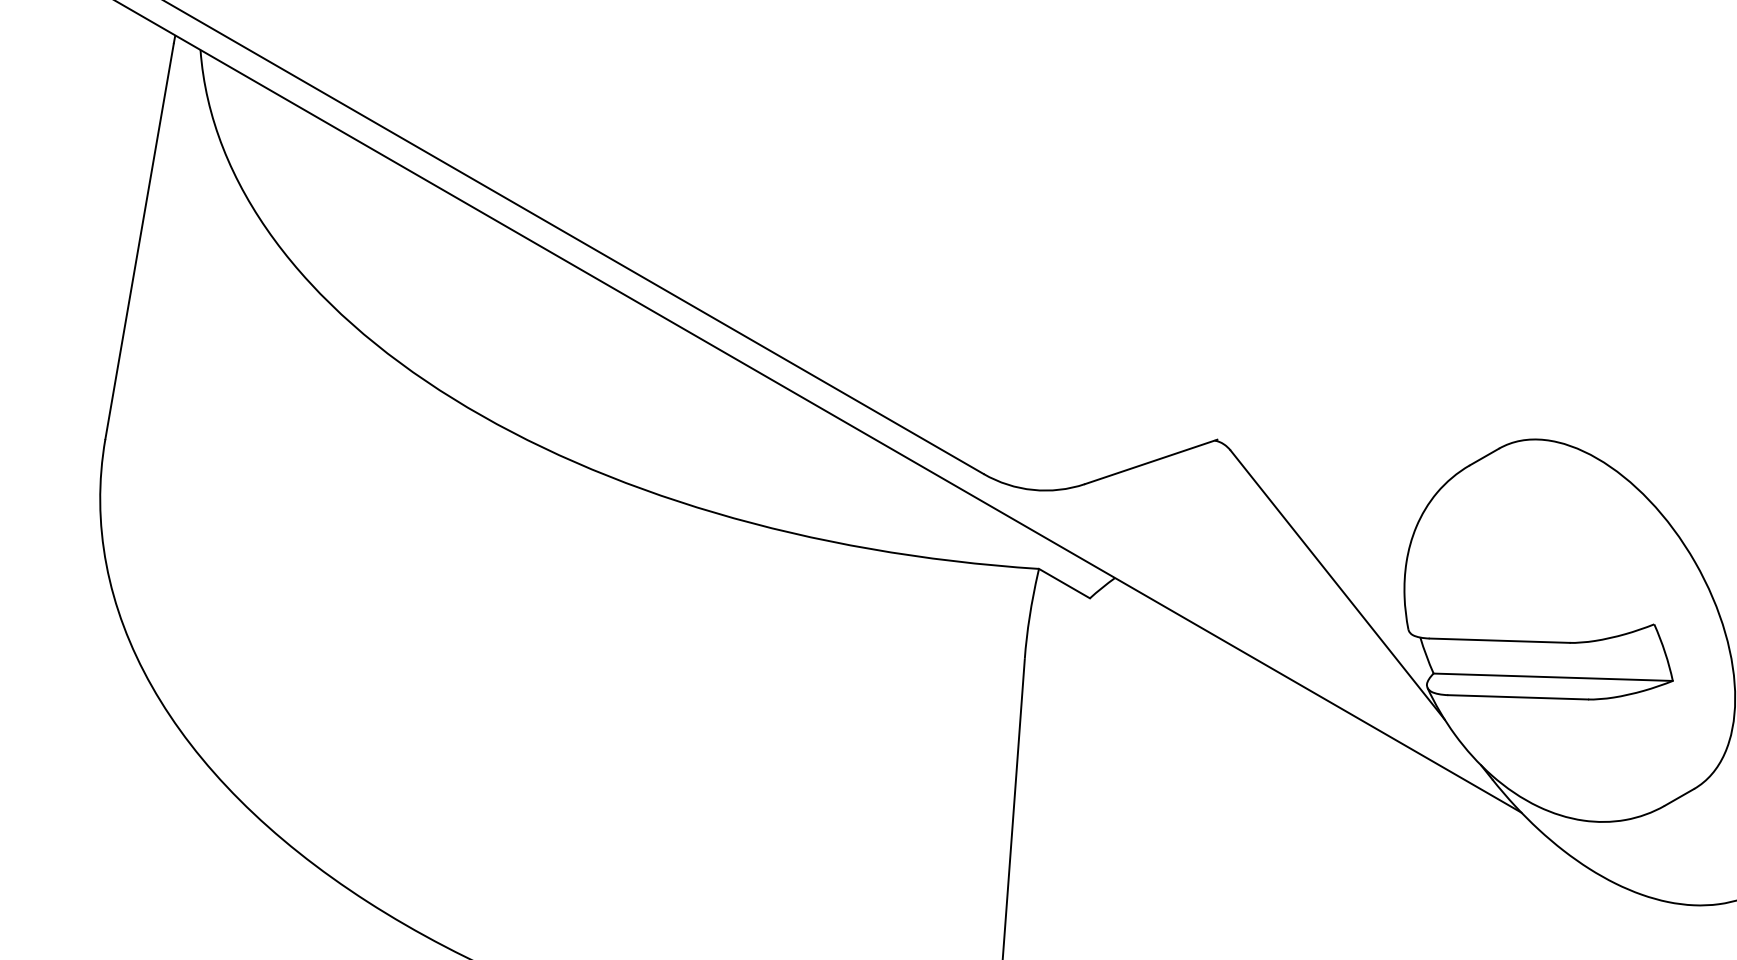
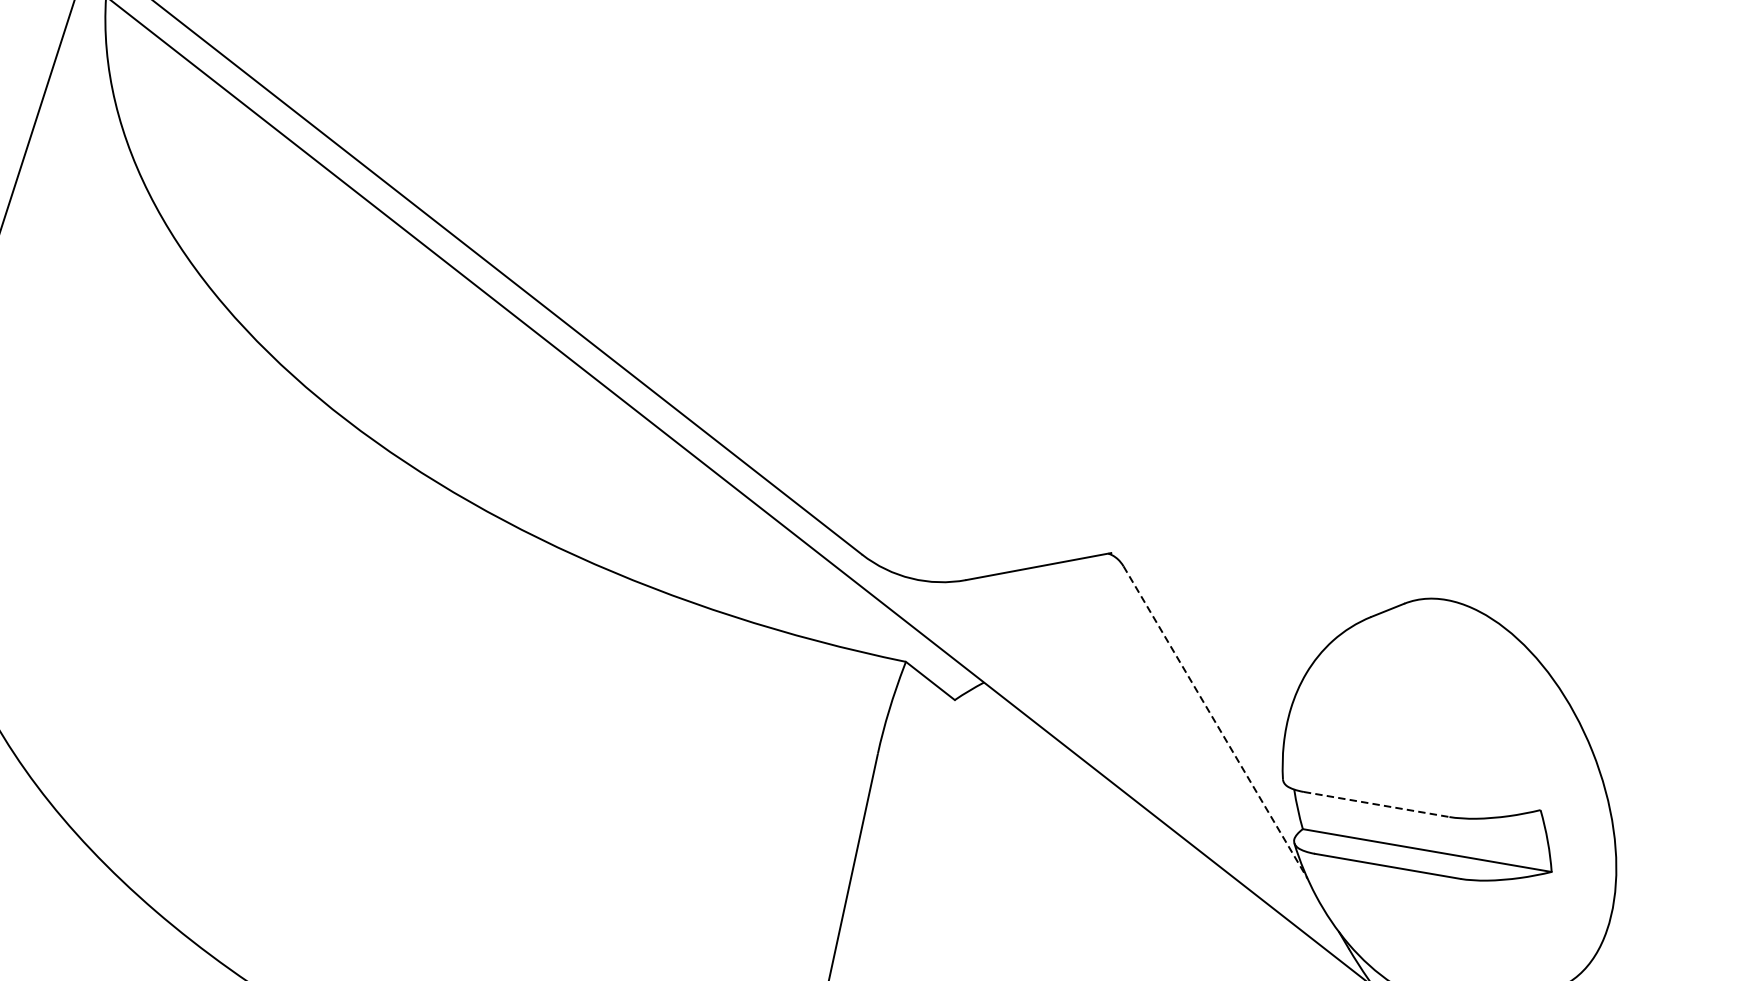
line: (1337, 585) -> (1215, 723), solid -> dashed
line: (1500, 640) -> (1377, 804), solid -> dashed

